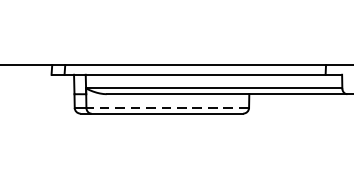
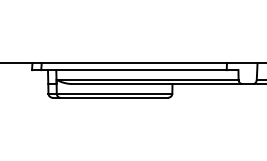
line: (167, 107) -> (114, 93), dashed -> solid

